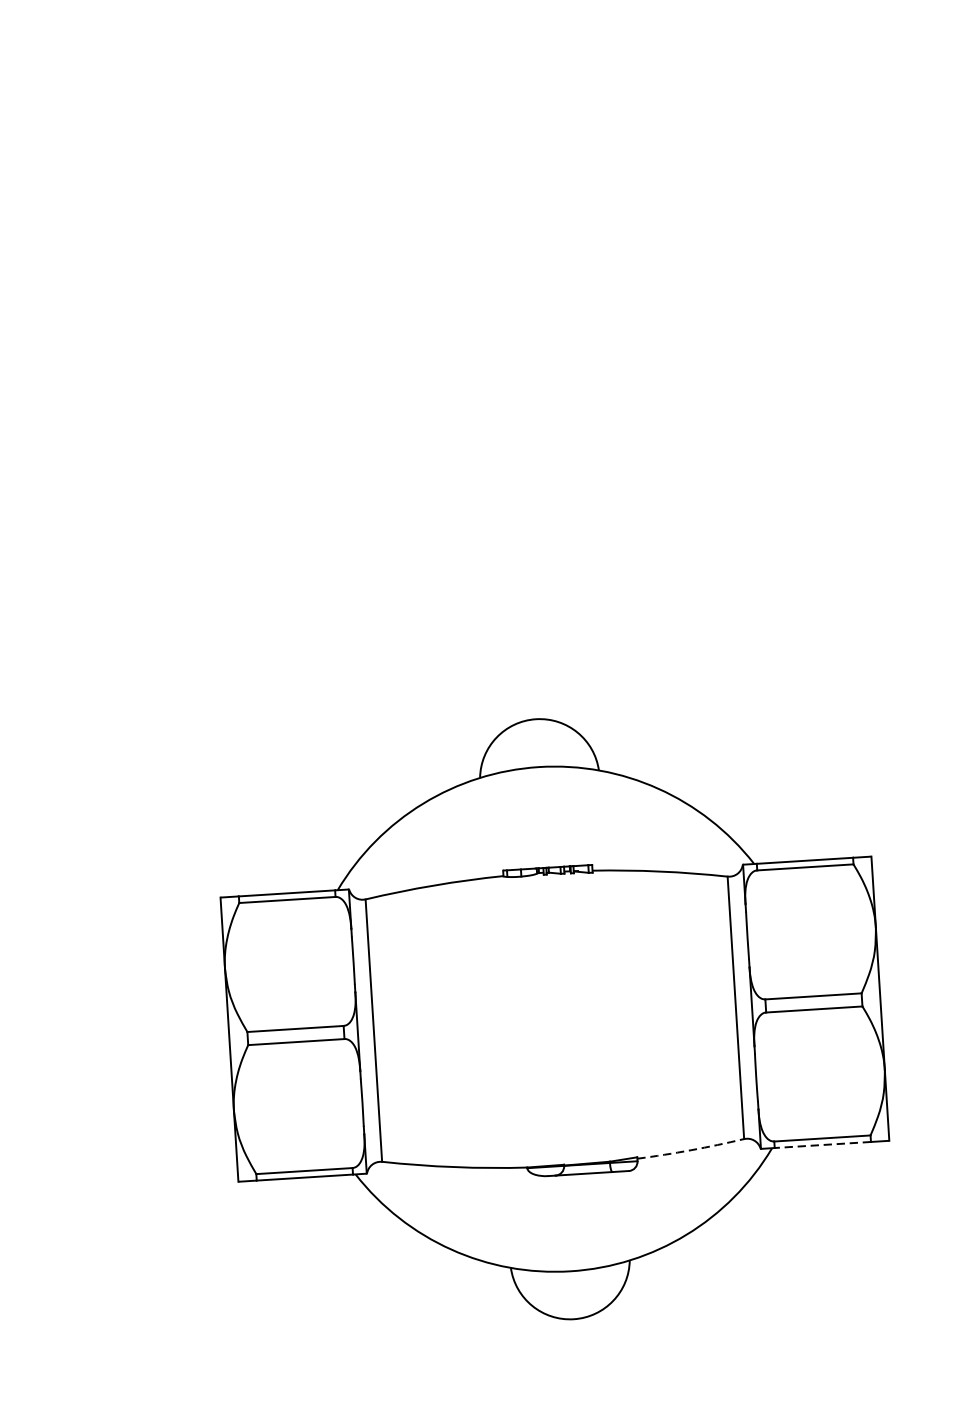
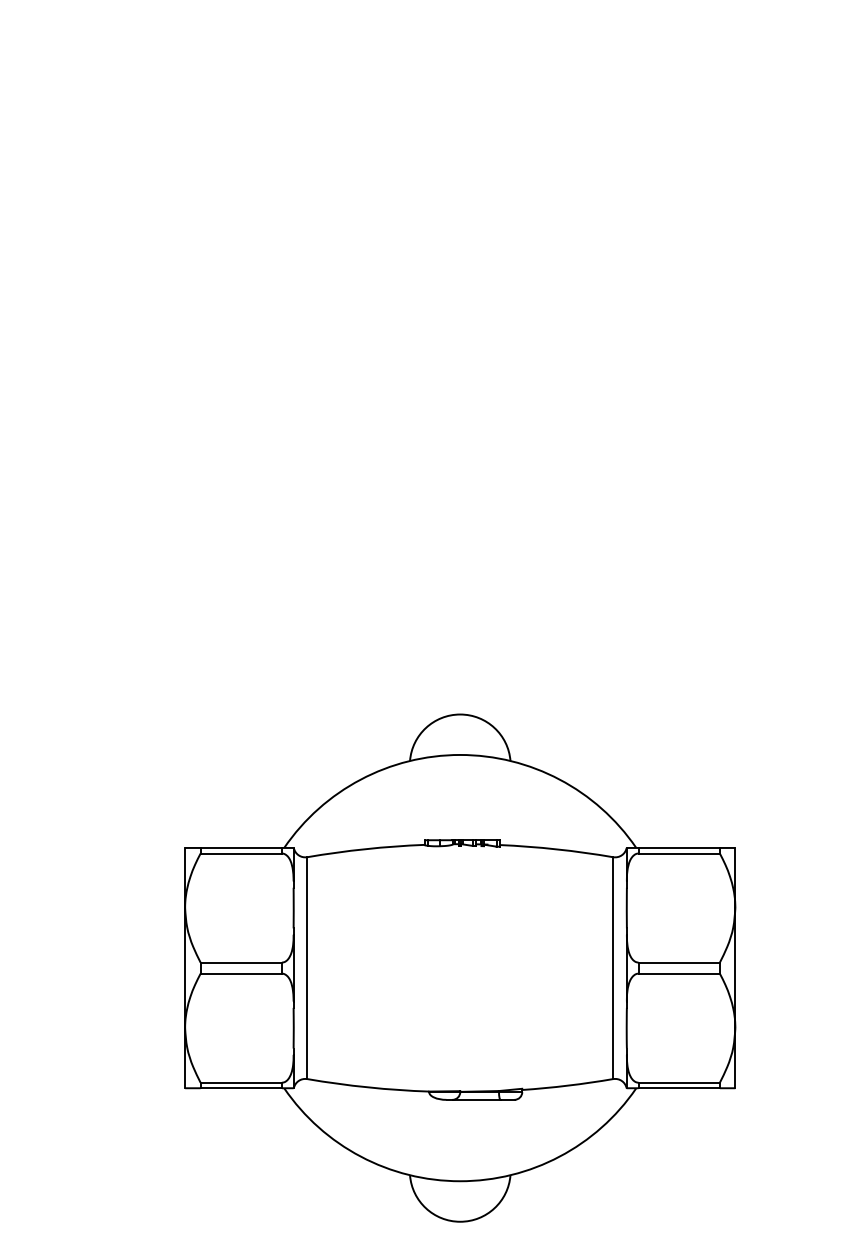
line: (823, 1145) -> (679, 1088), dashed -> solid
arc: (690, 1150) -> (567, 1085), dashed -> solid

